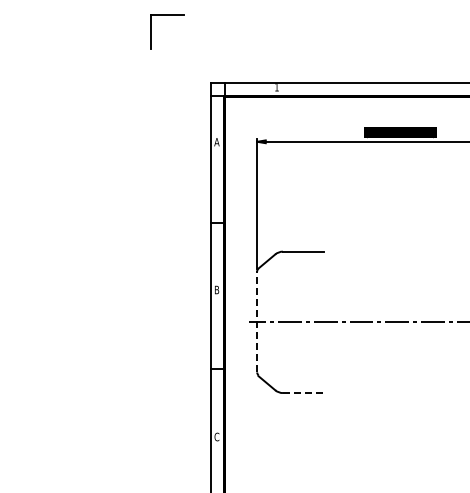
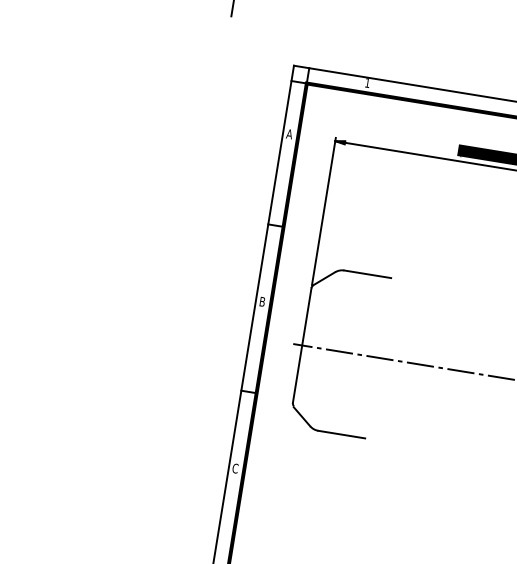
line: (257, 321) -> (302, 345), dashed -> solid
line: (303, 393) -> (341, 435), dashed -> solid

